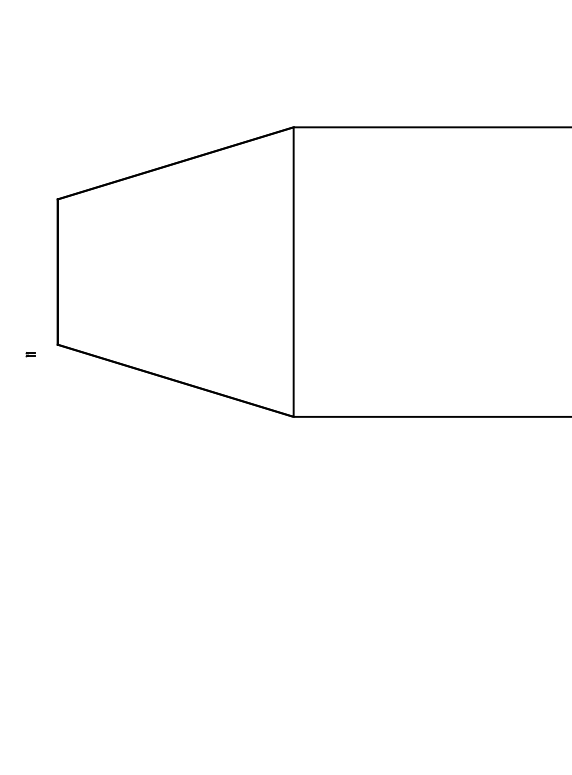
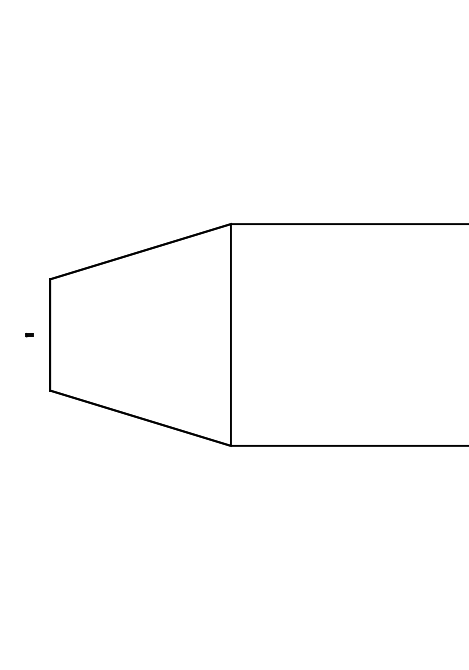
part: (30, 355) -> (29, 335), moved

